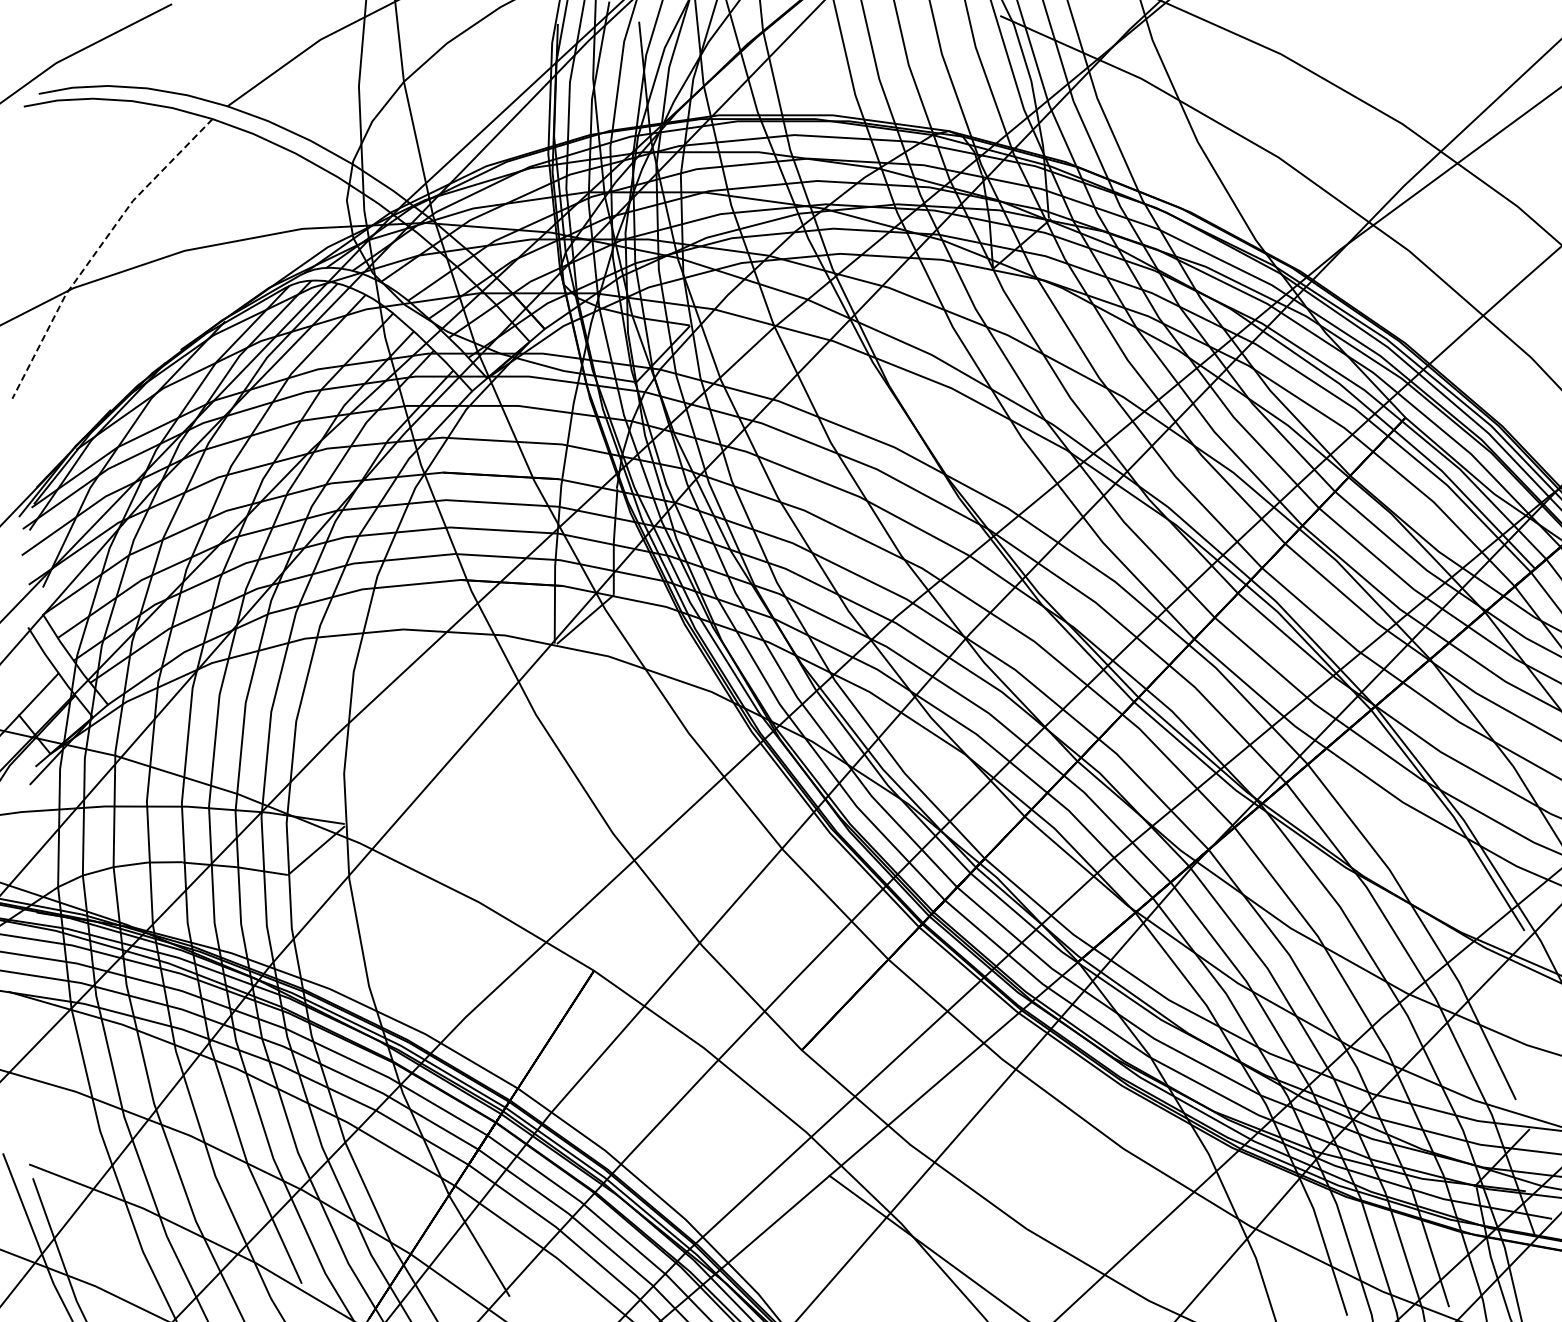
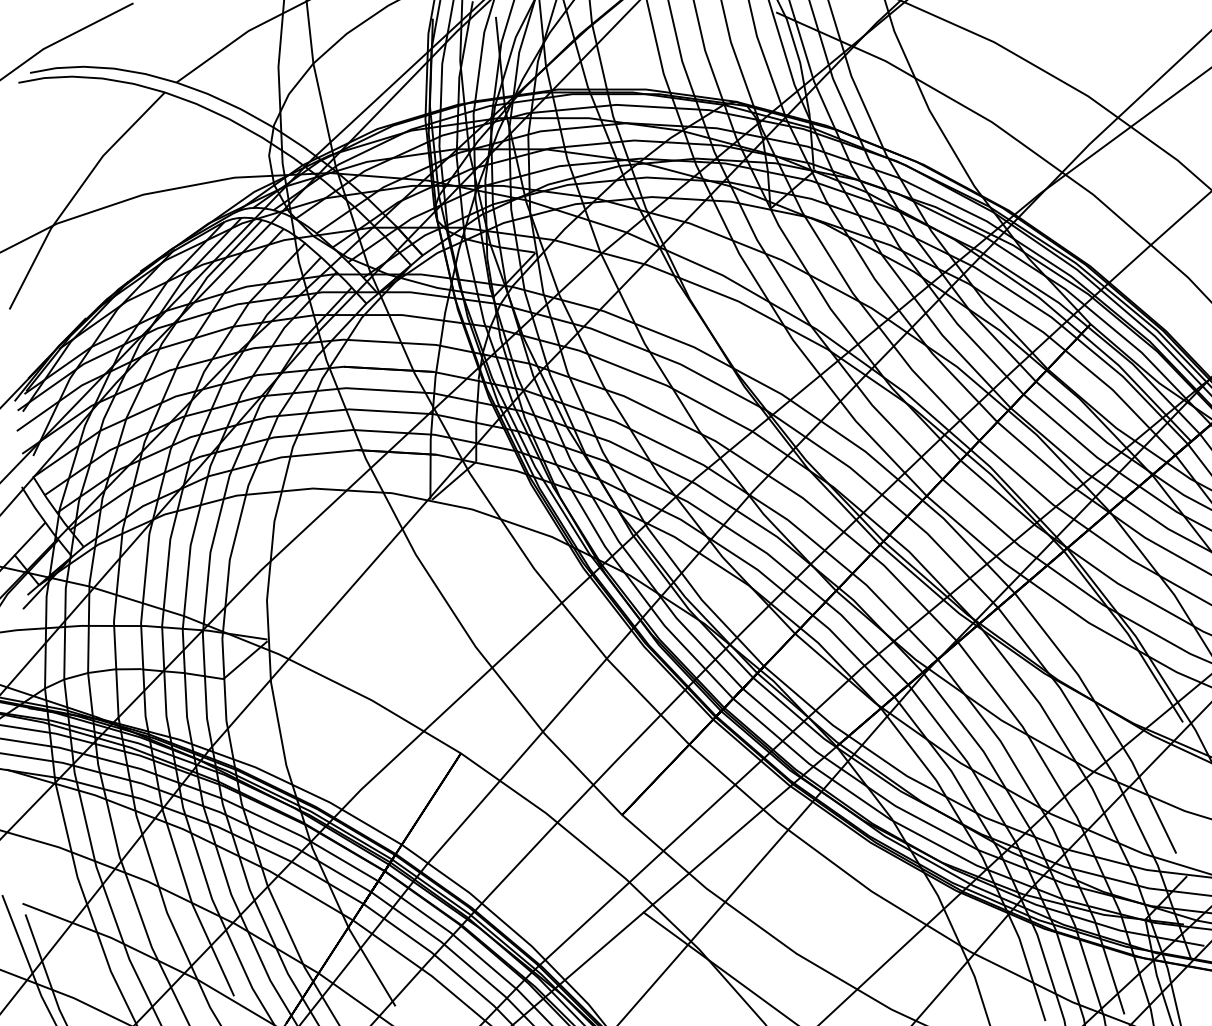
line: (98, 249) -> (76, 193), dashed -> solid

